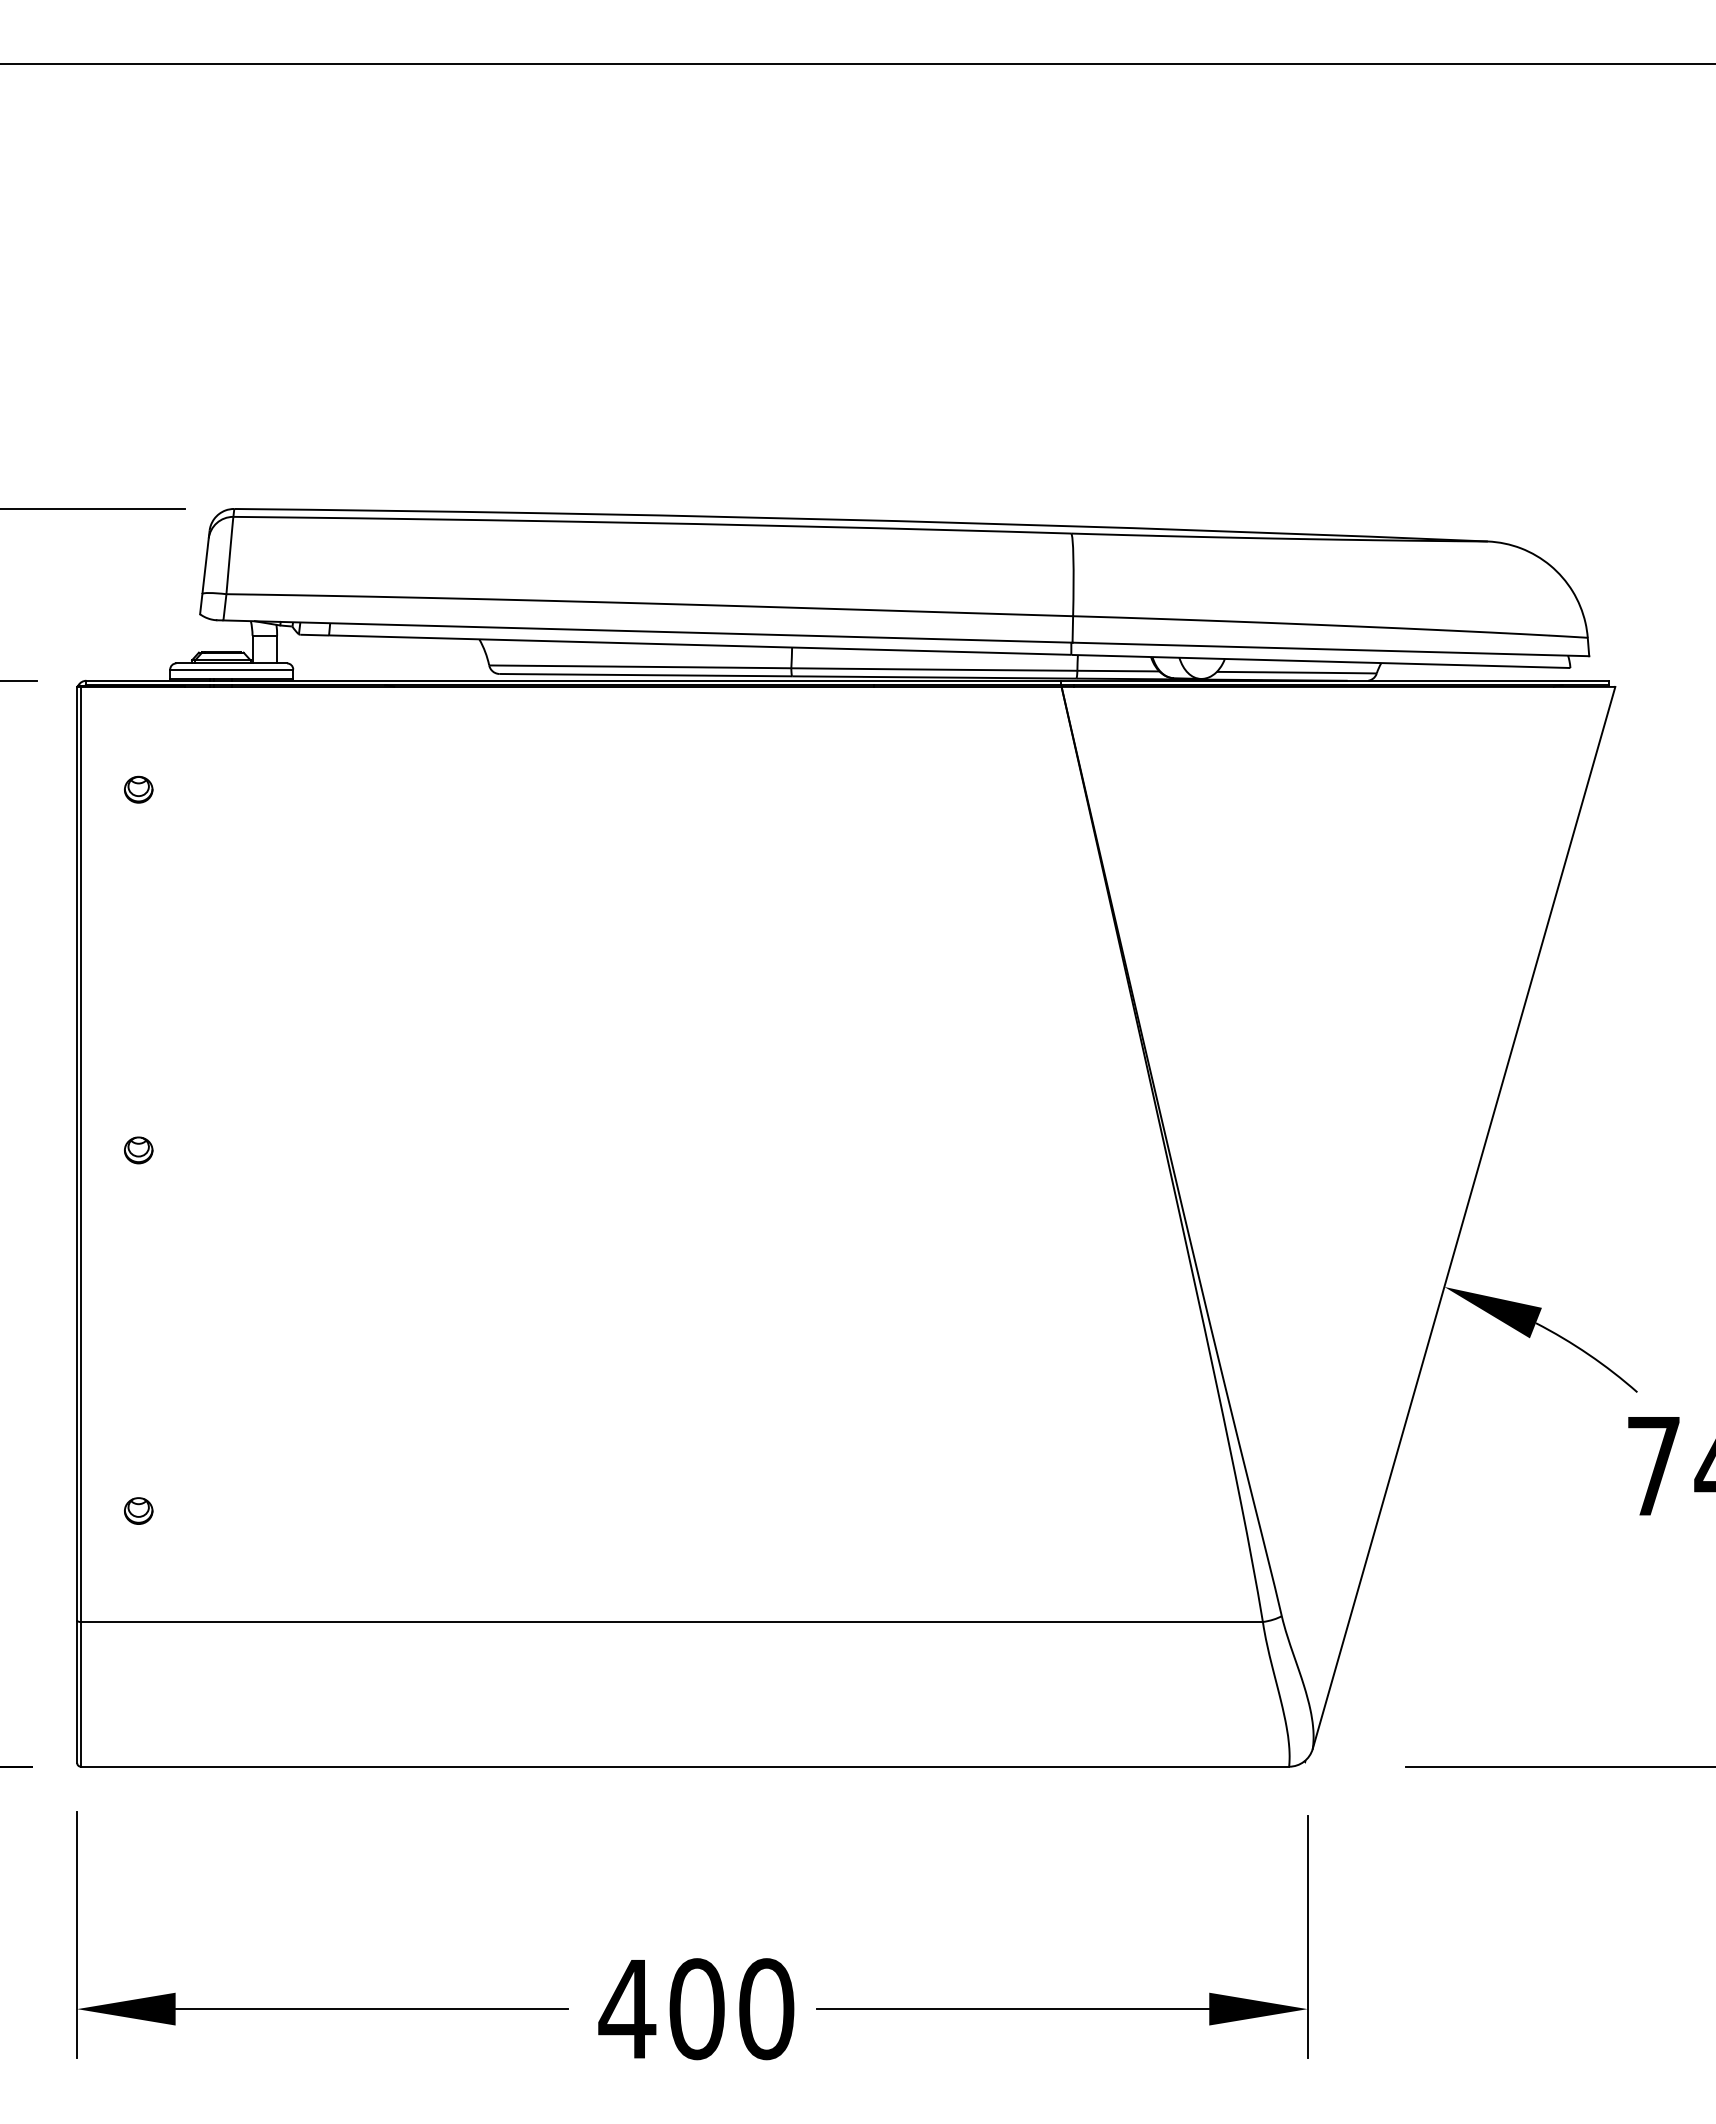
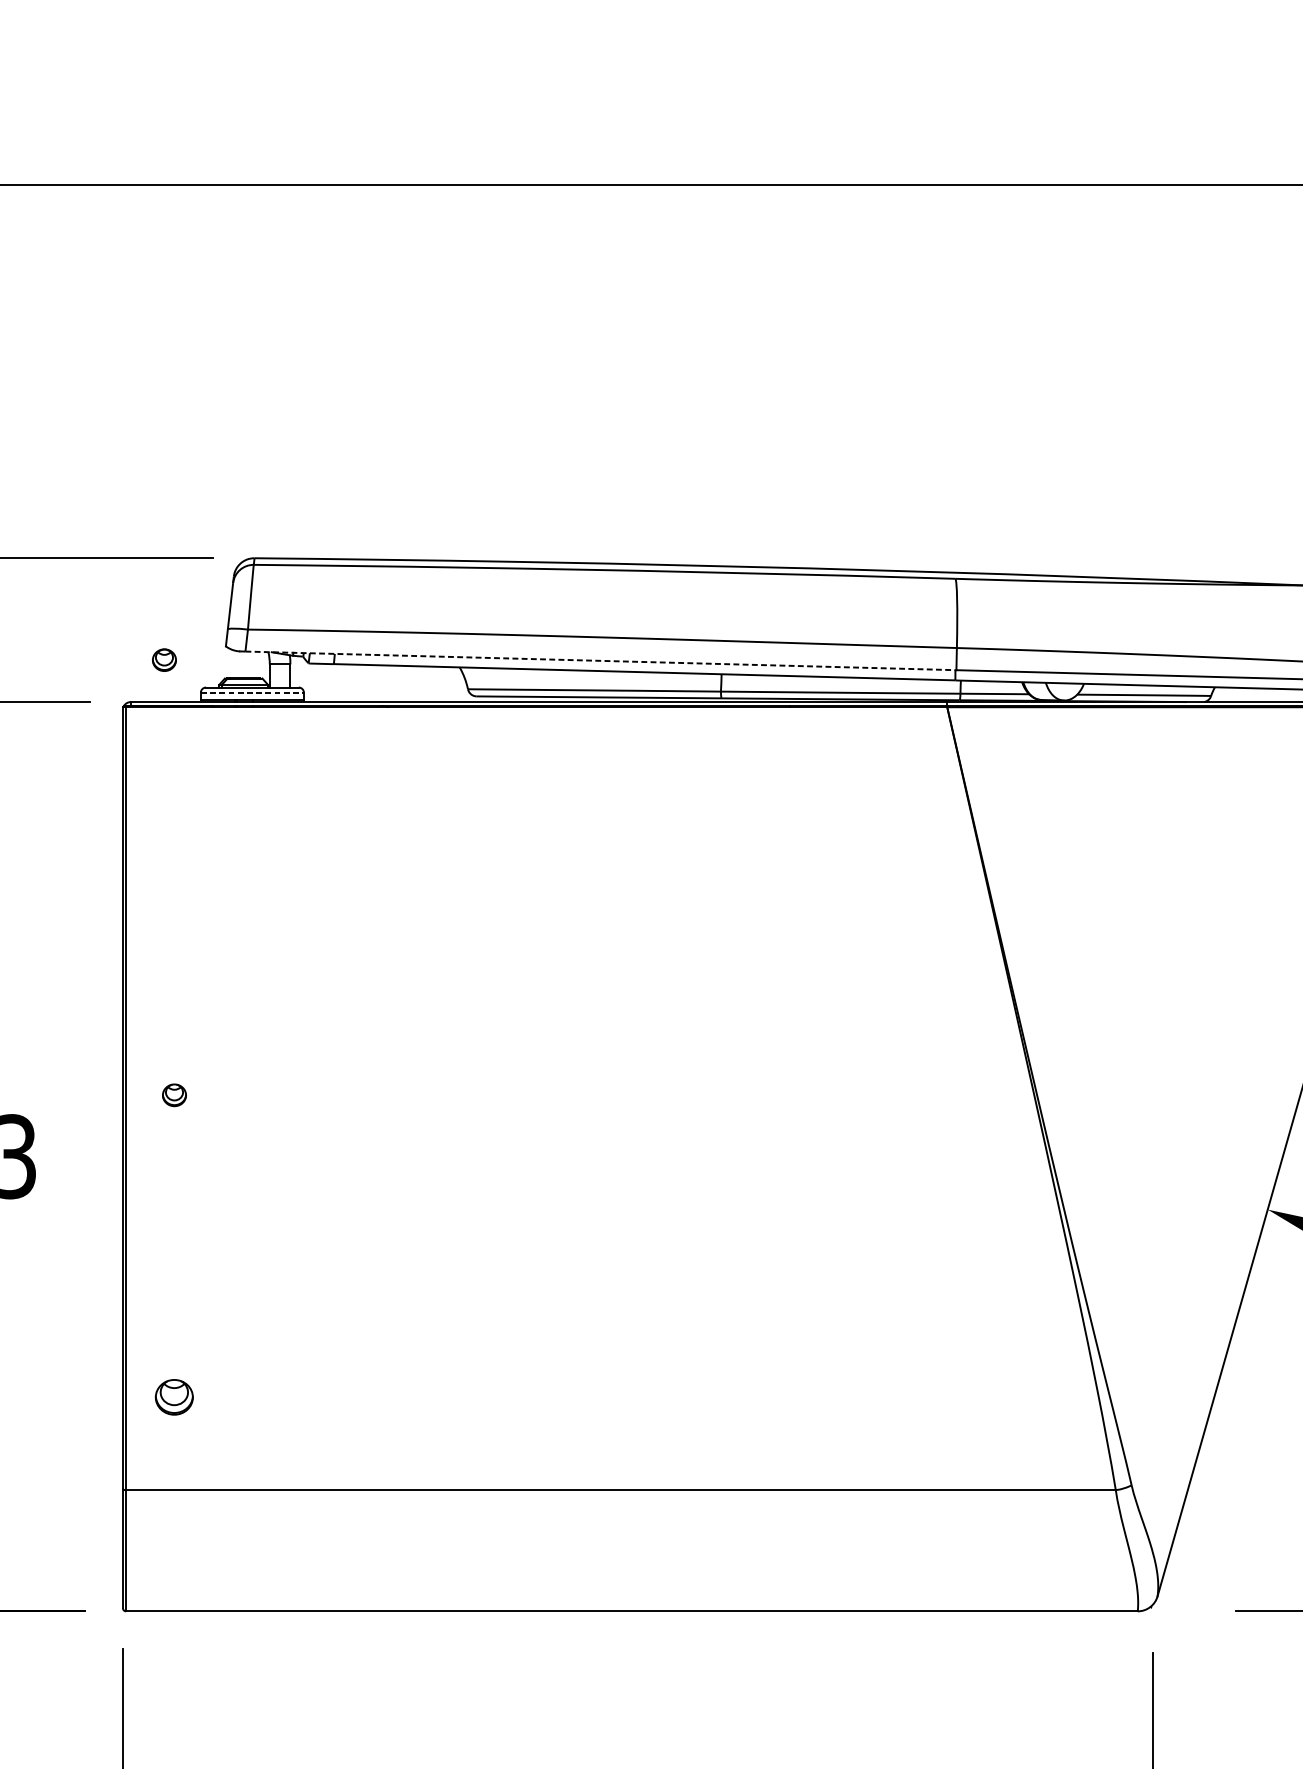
line: (647, 631) -> (600, 660), solid -> dashed
line: (231, 669) -> (252, 692), solid -> dashed
part: (138, 789) -> (164, 659), moved
part: (138, 1510) -> (174, 1396), size x1.6

